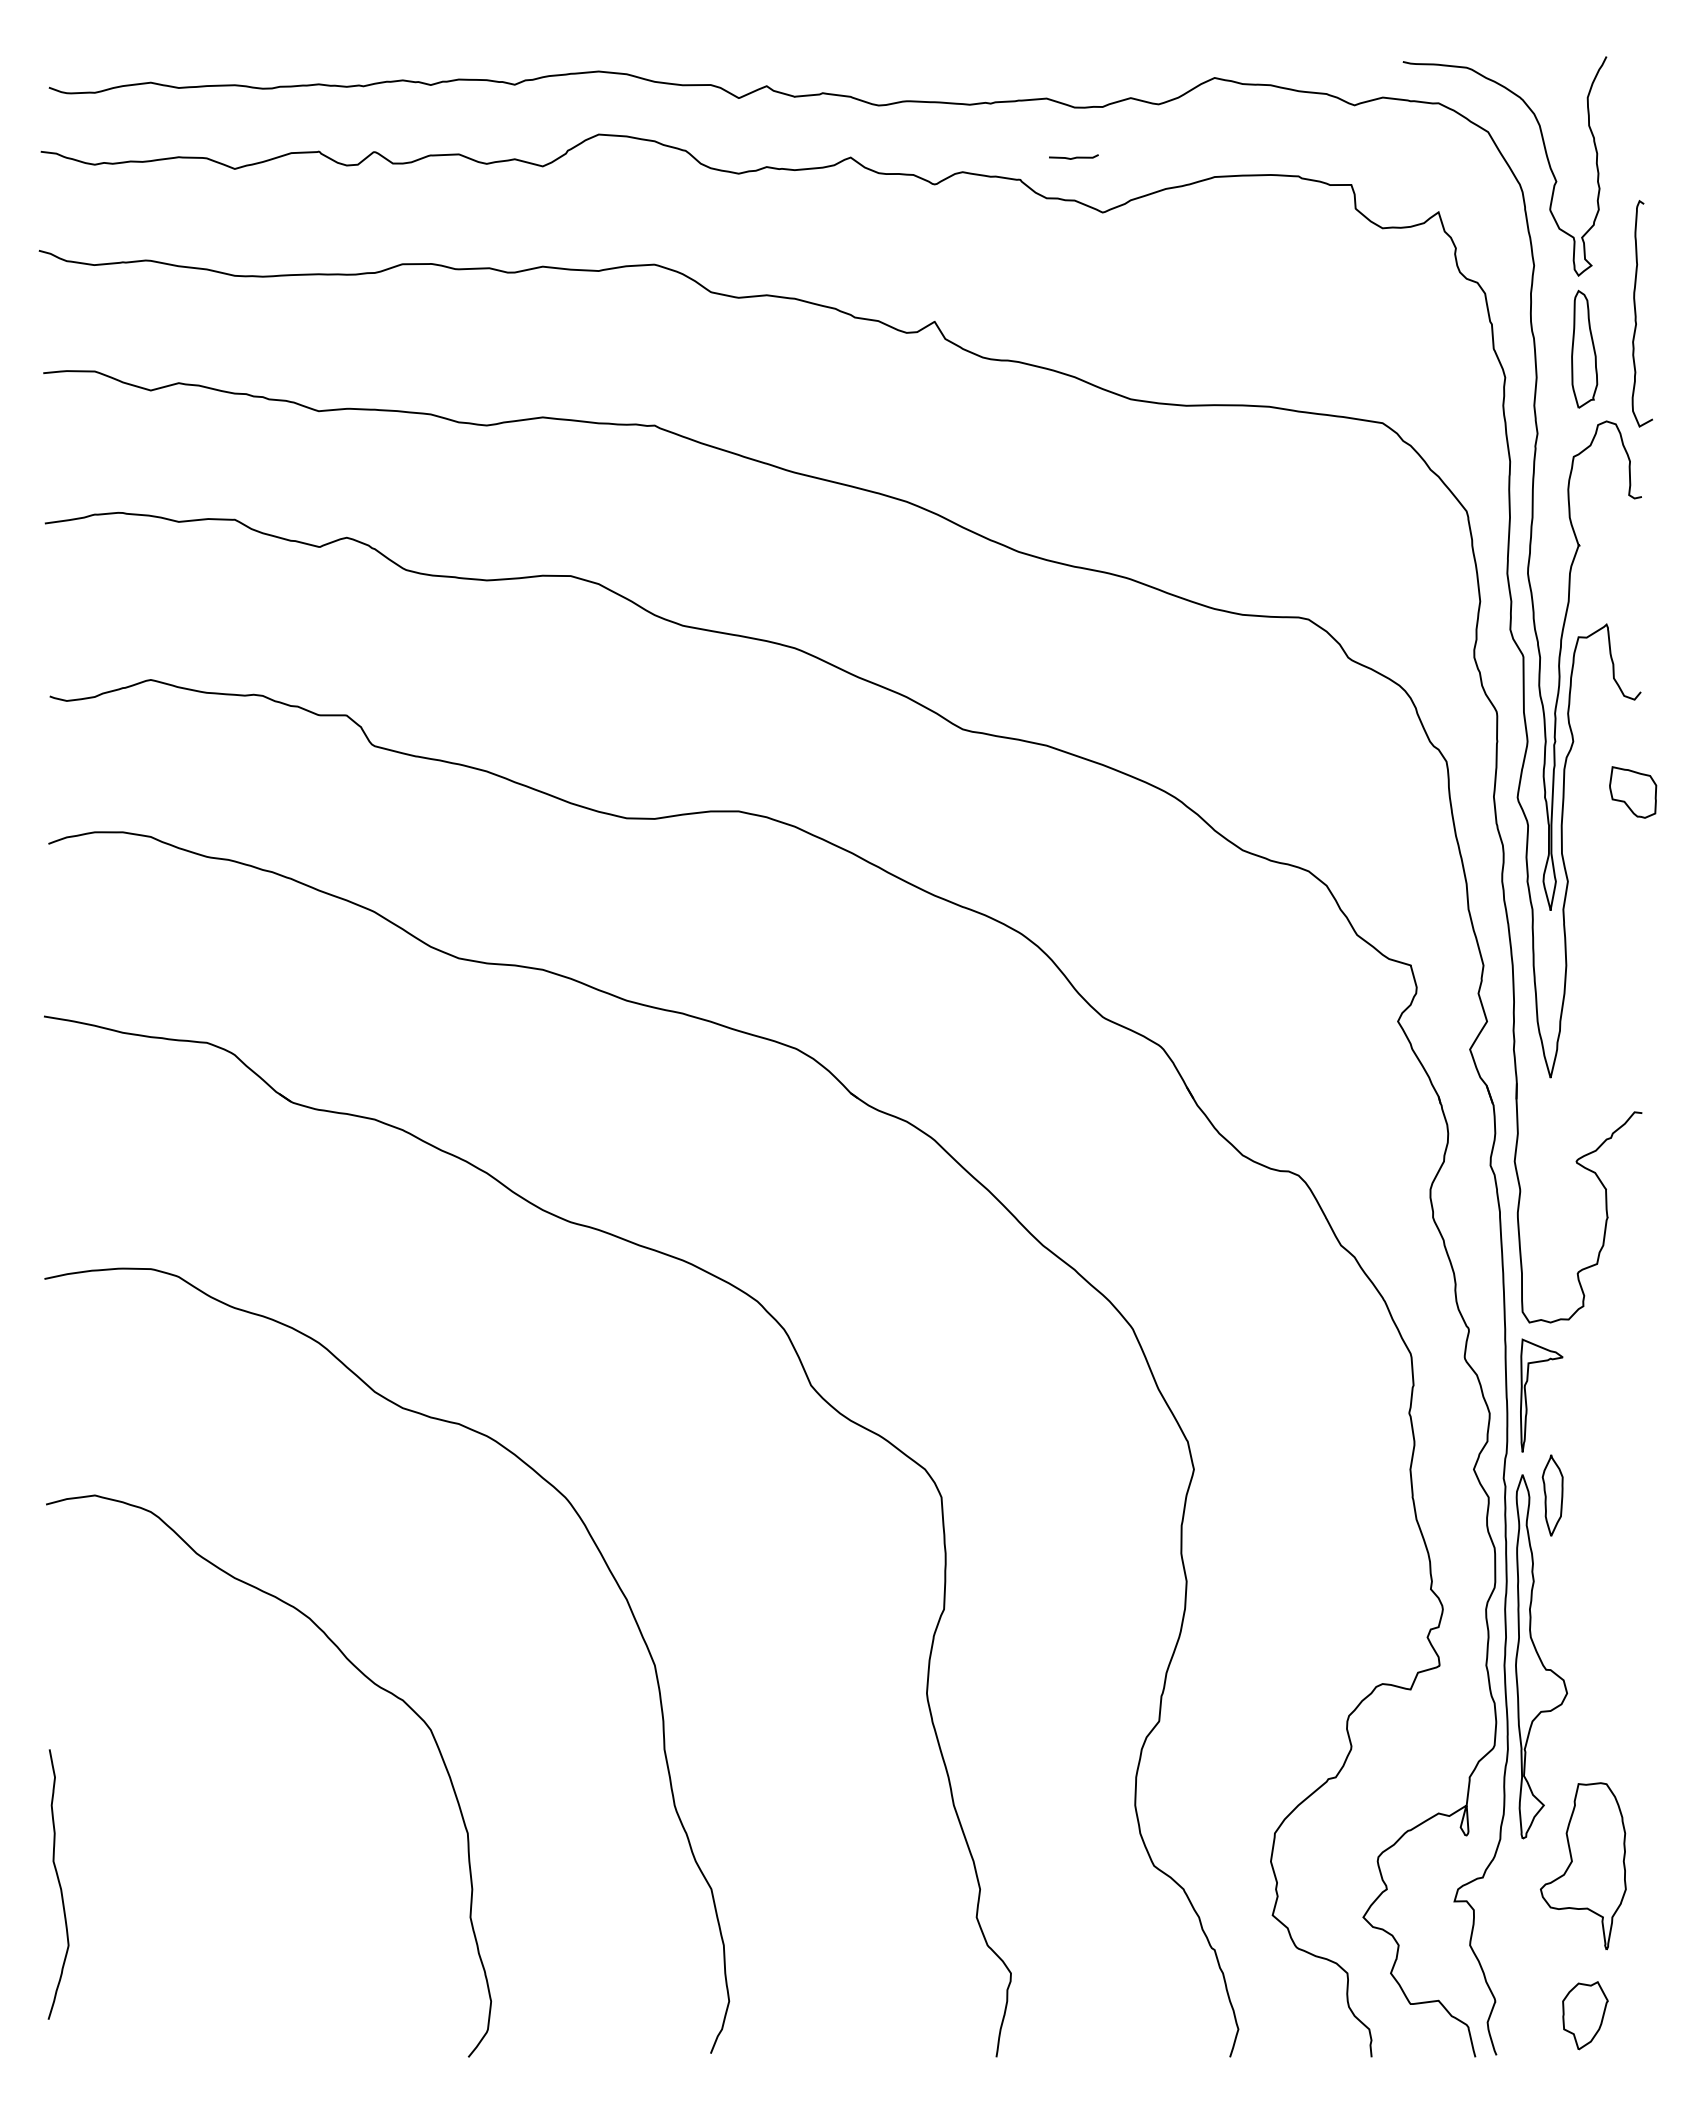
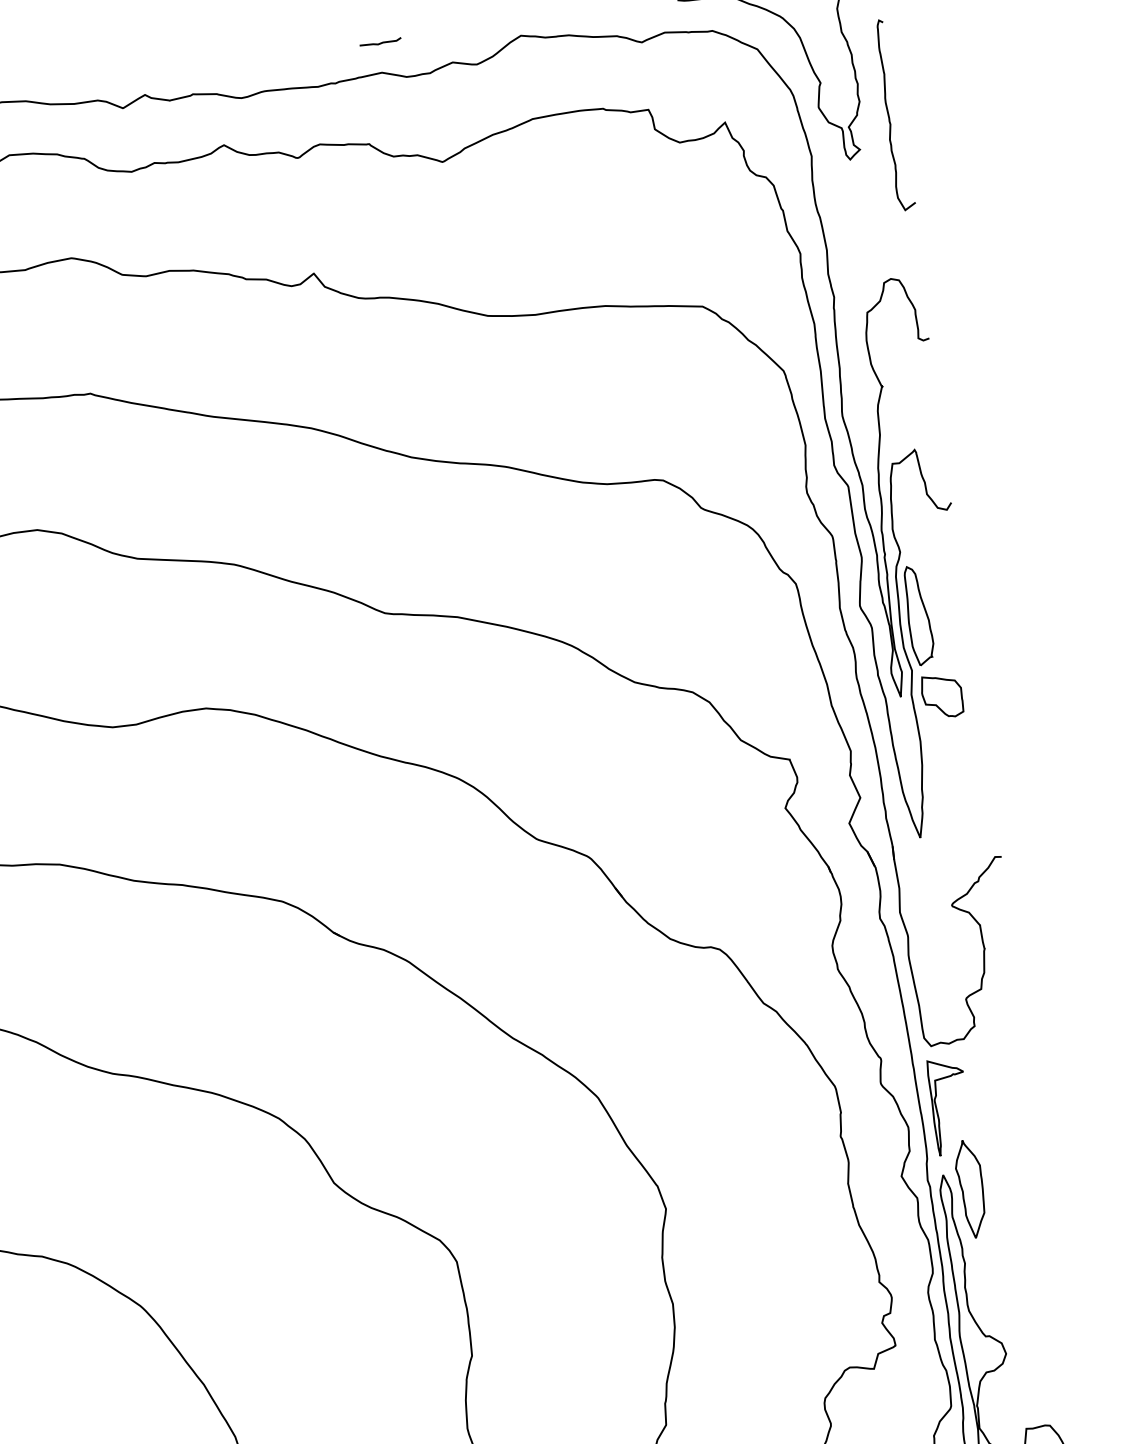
curve: (1073, 157) -> (380, 42), moved
curve: (1636, 313) -> (889, 115), moved
part: (1584, 348) -> (918, 614), moved
part: (1633, 792) -> (942, 696), moved
part: (1552, 1495) -> (970, 1189), size x1.43

